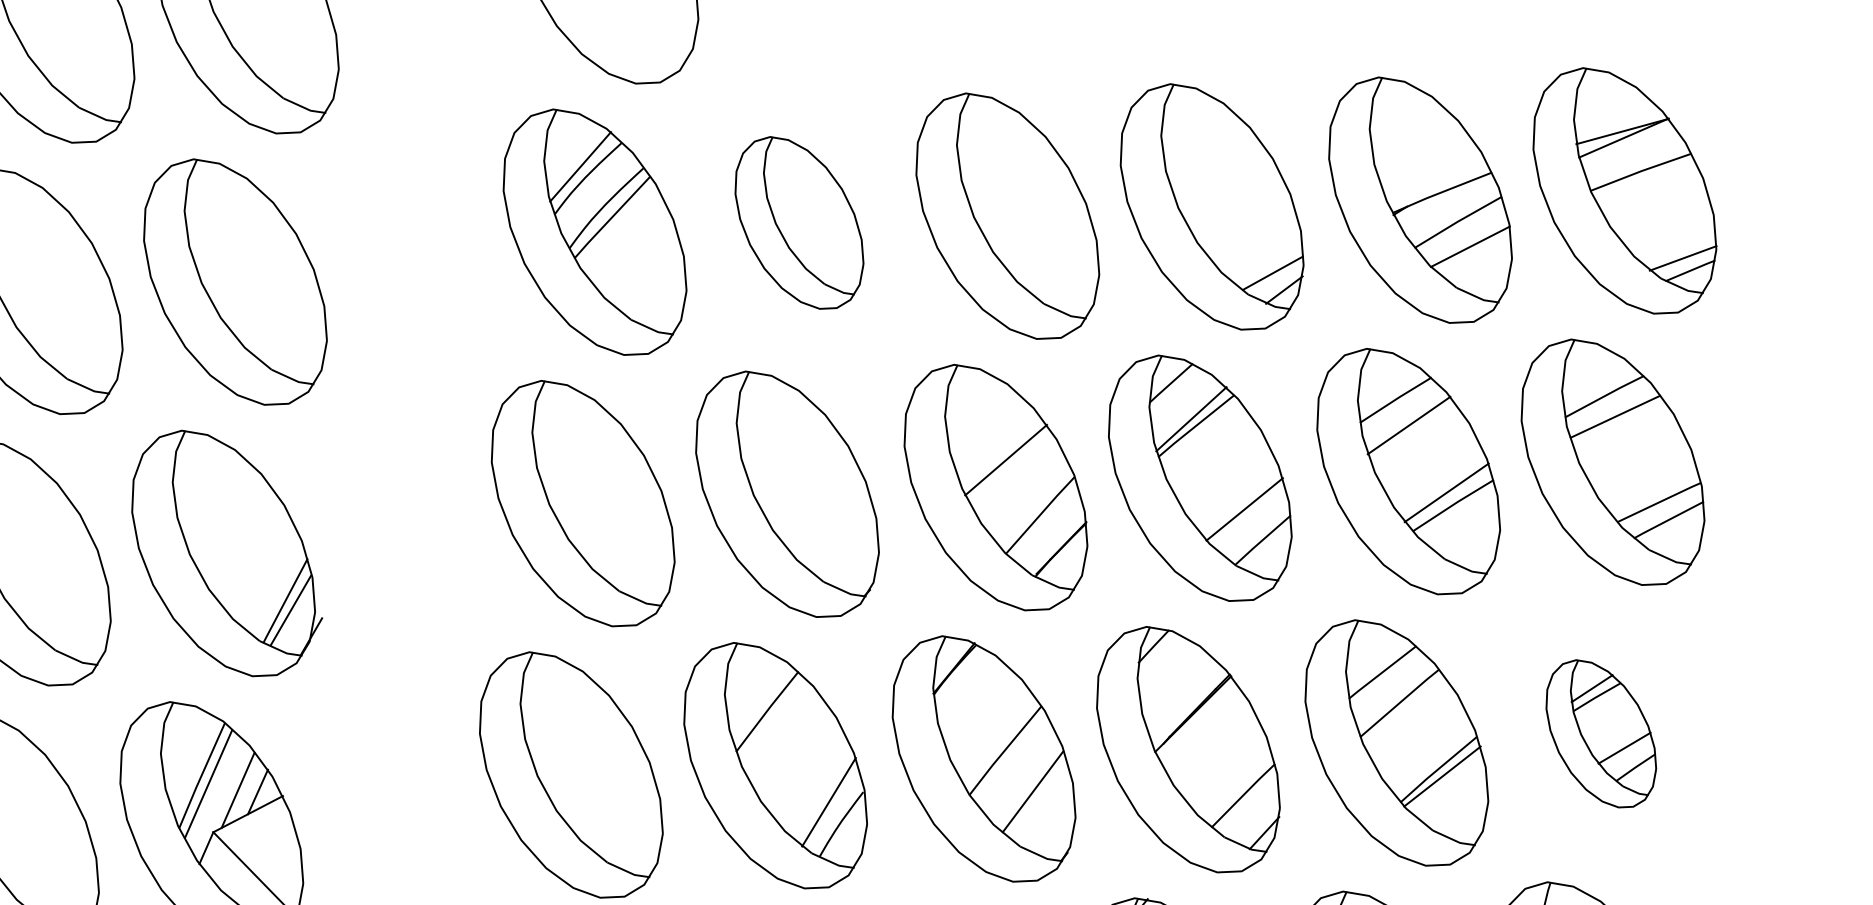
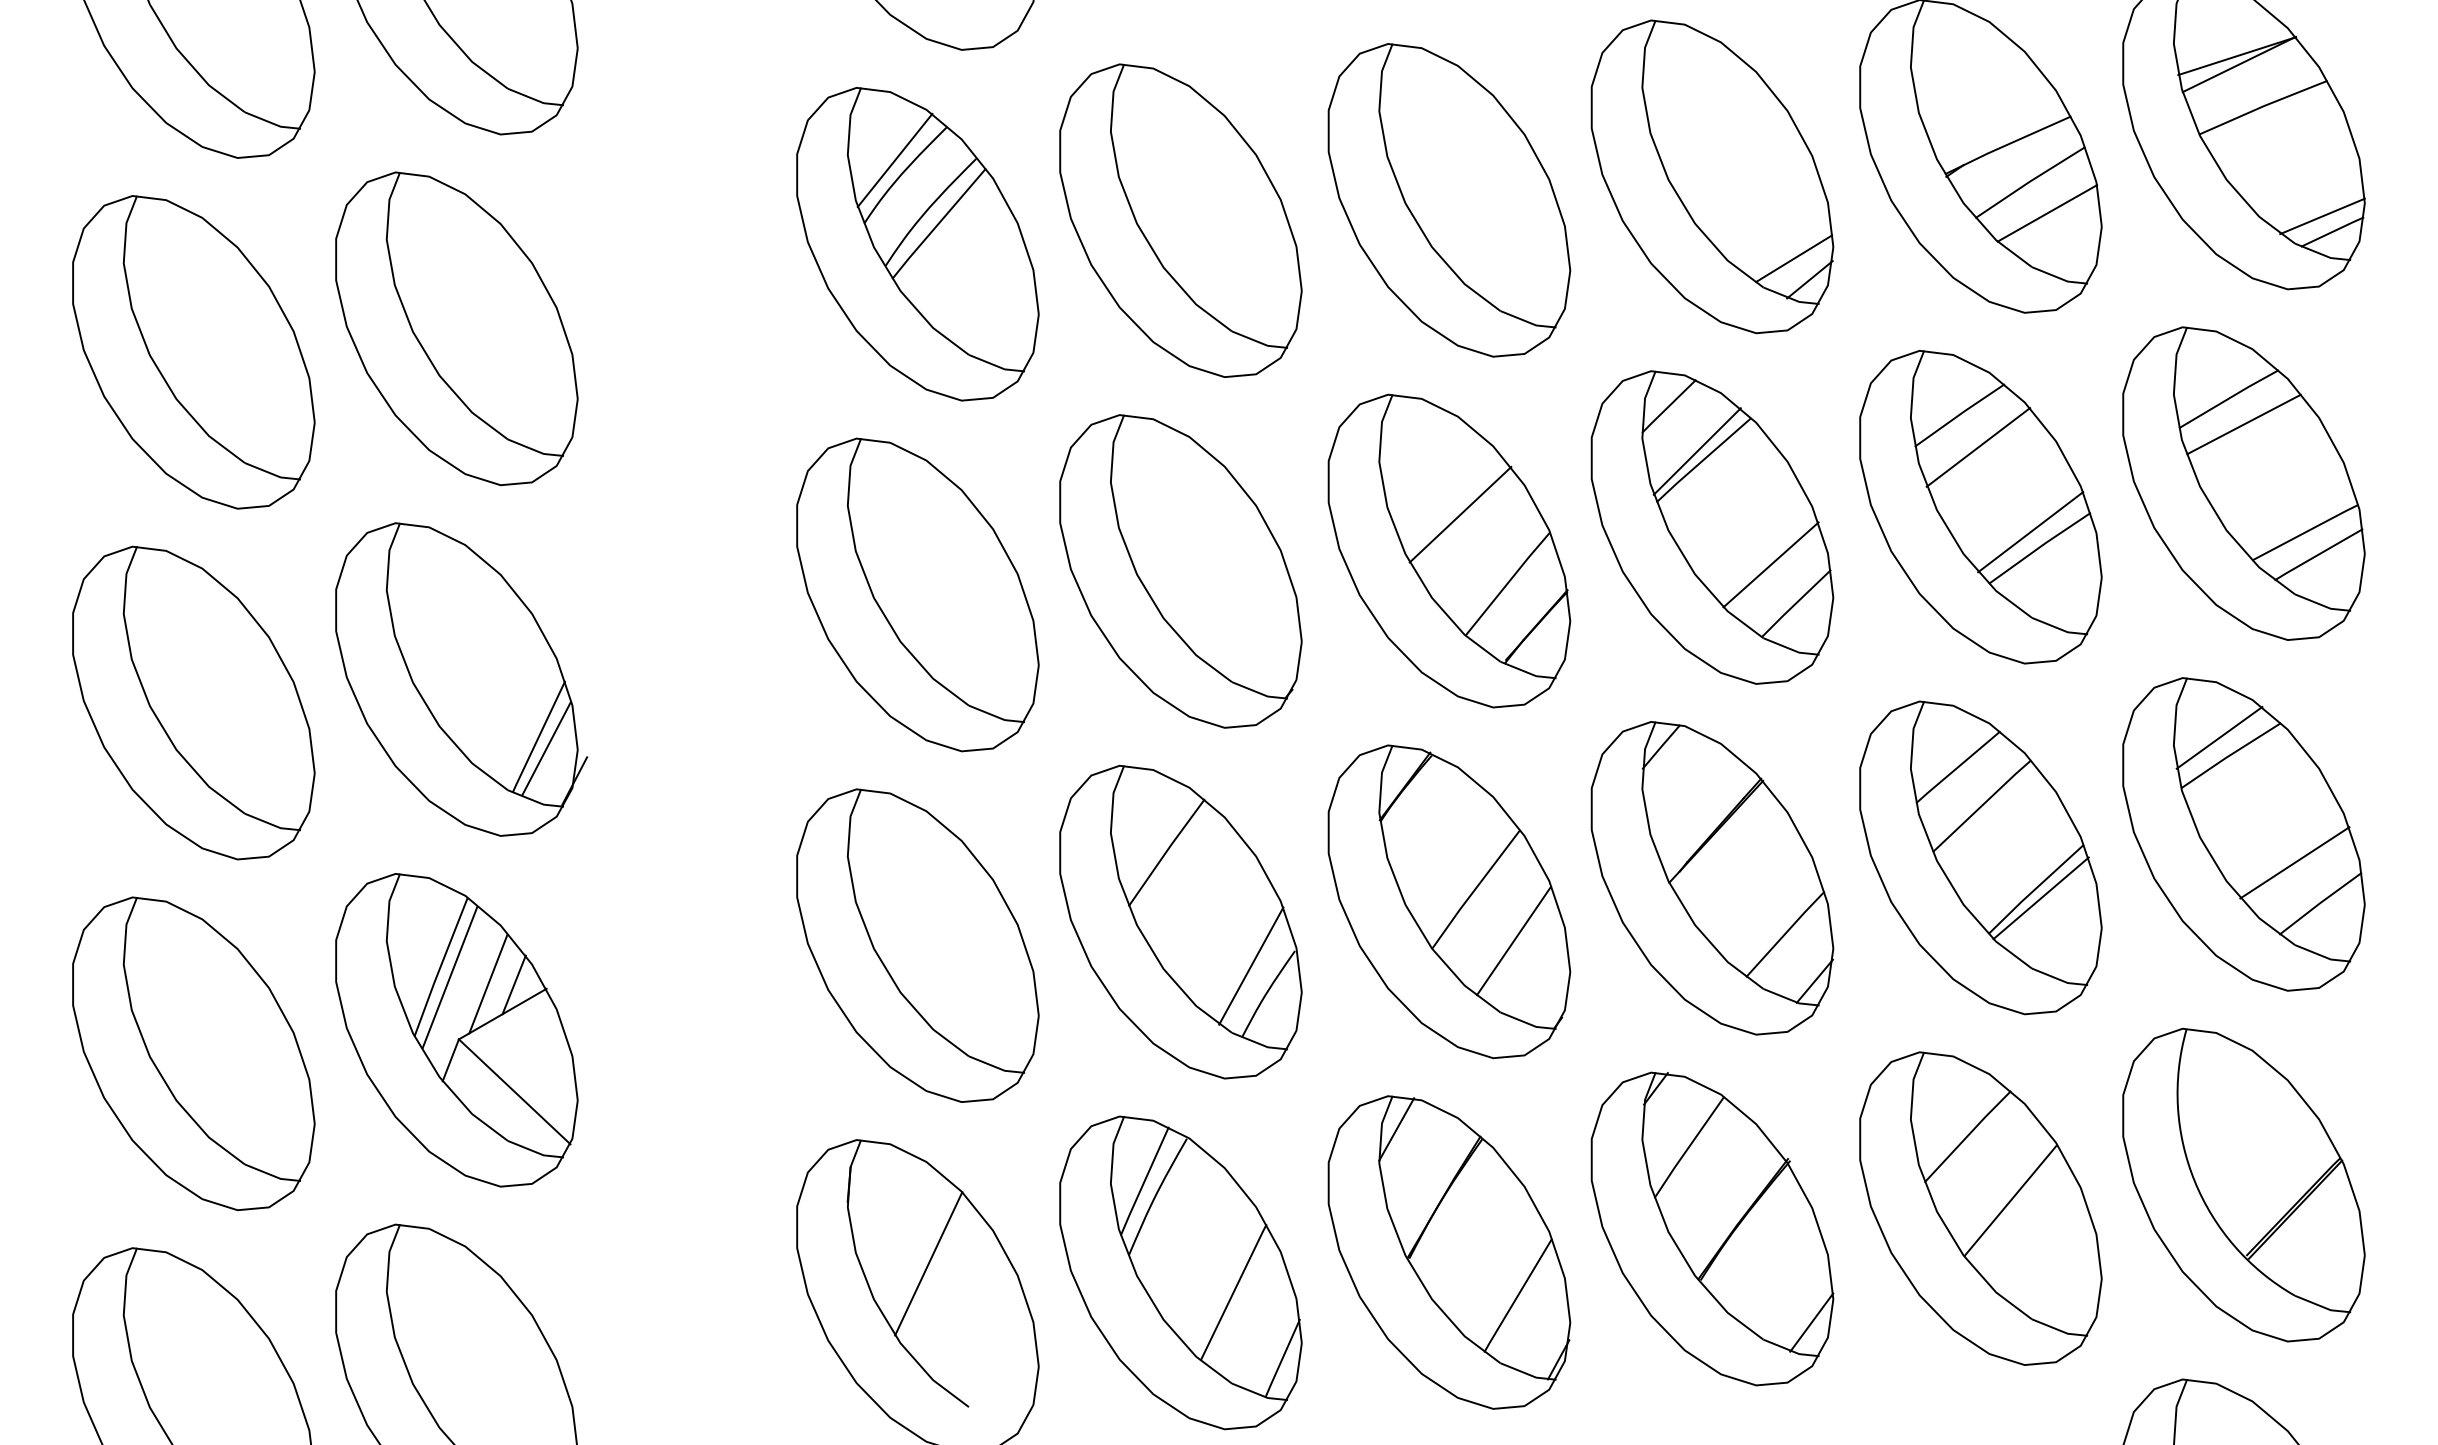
part: (799, 222) -> (1180, 220), size x1.43
part: (1601, 733) -> (2243, 834), size x1.67

